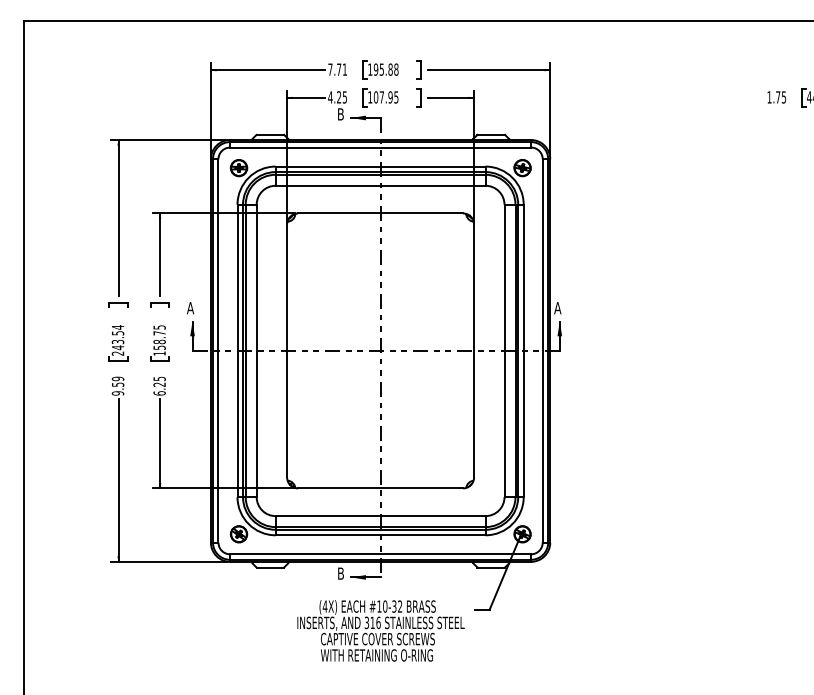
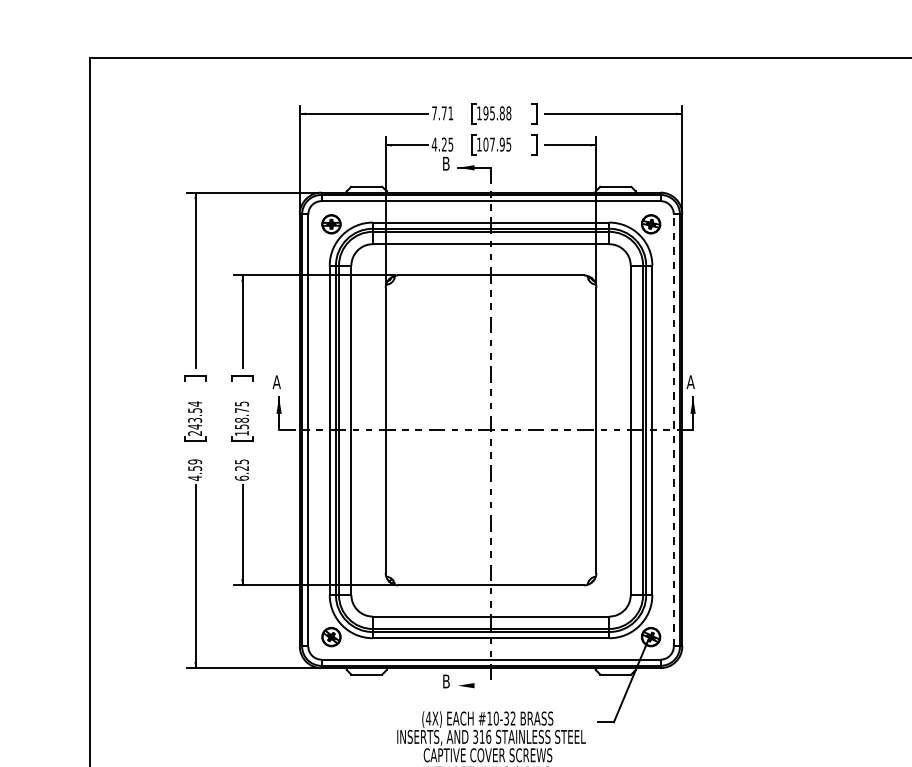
line: (542, 350) -> (673, 429), solid -> dashed
text: (117, 393) -> (194, 478), 9.59 -> 4.59
line: (365, 577) -> (474, 685), removed

